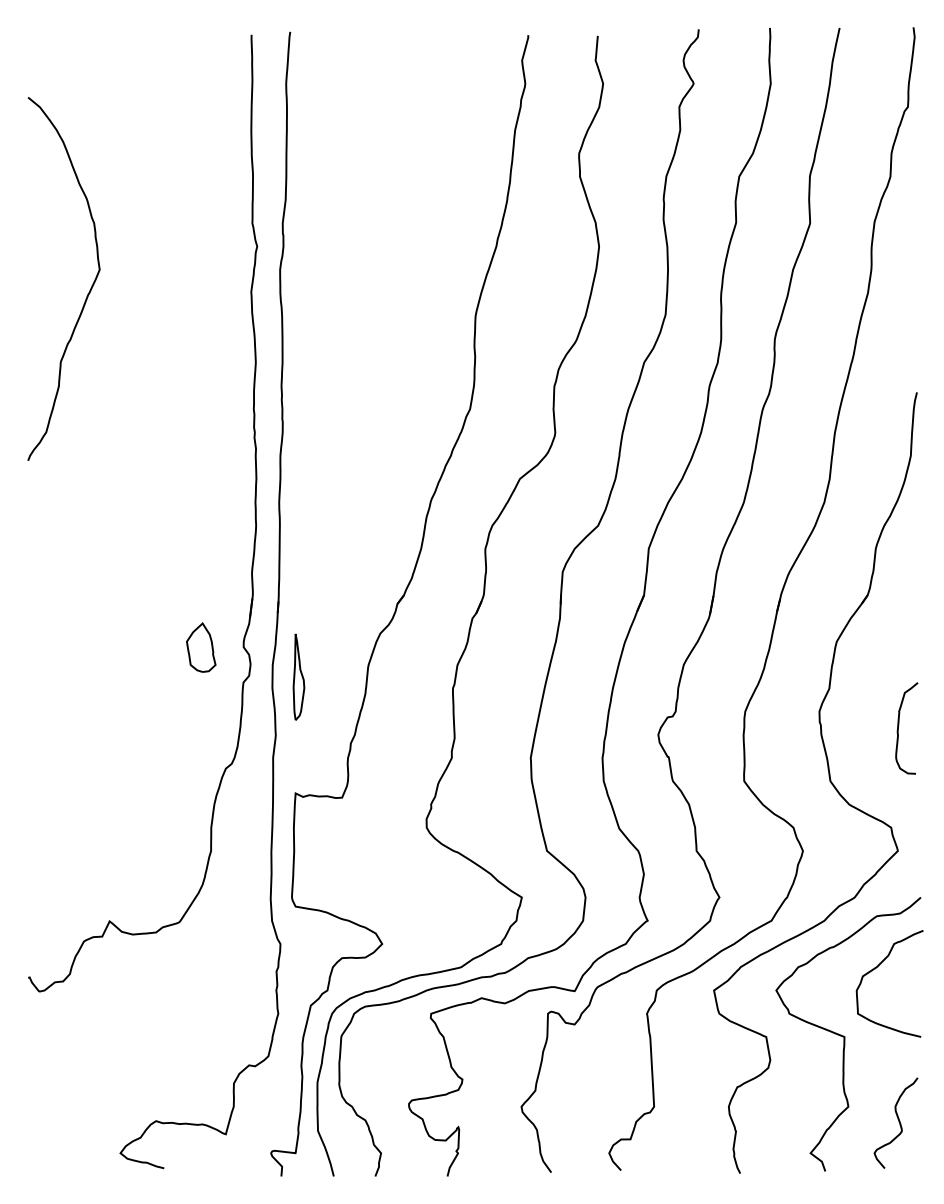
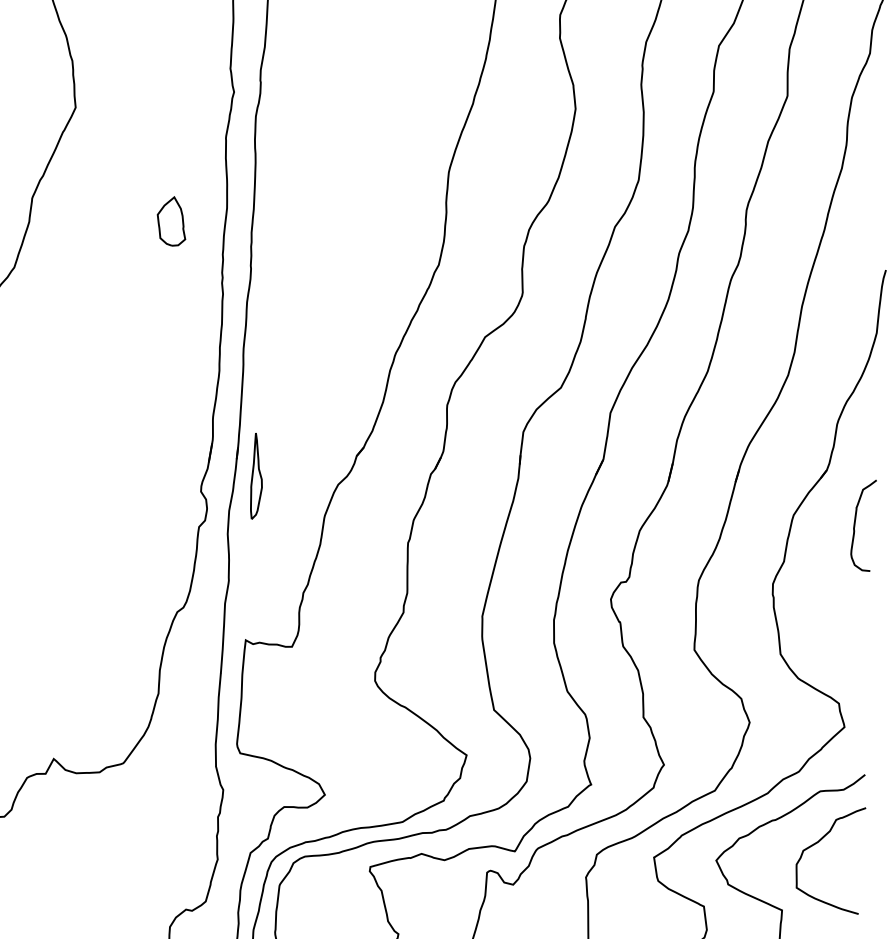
part: (201, 647) -> (172, 221), moved
part: (298, 676) -> (256, 475), moved
curve: (899, 725) -> (856, 522), moved

